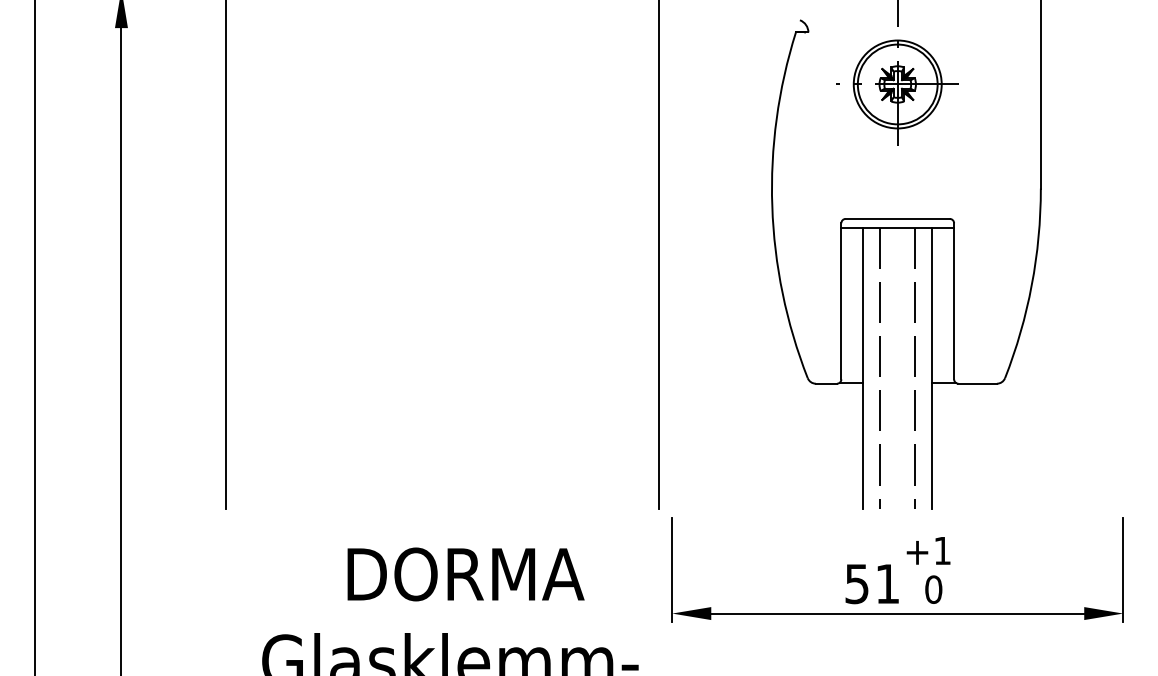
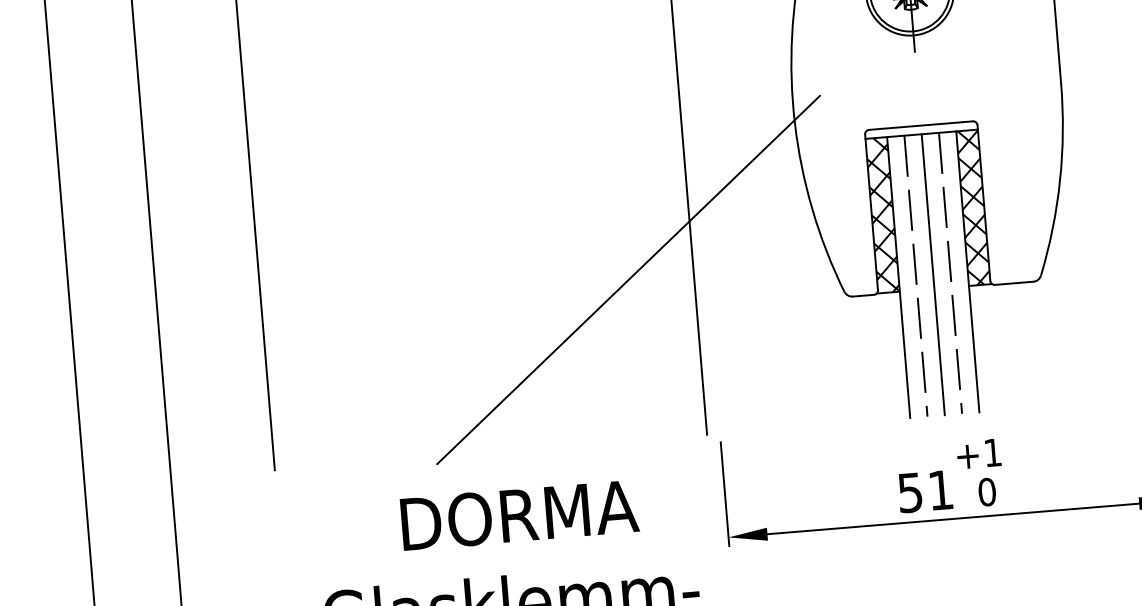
hatch: (852, 304) -> (882, 214), added
hatch: (943, 304) -> (973, 207), added
line: (593, 348) -> (628, 279), added
line: (897, 368) -> (932, 274), added

